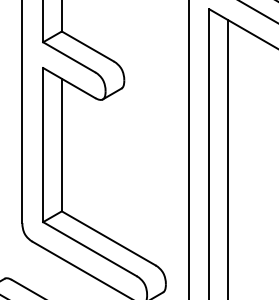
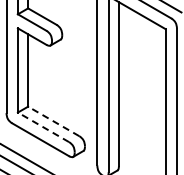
line: (108, 238) -> (53, 121), solid -> dashed
line: (89, 249) -> (43, 127), solid -> dashed

